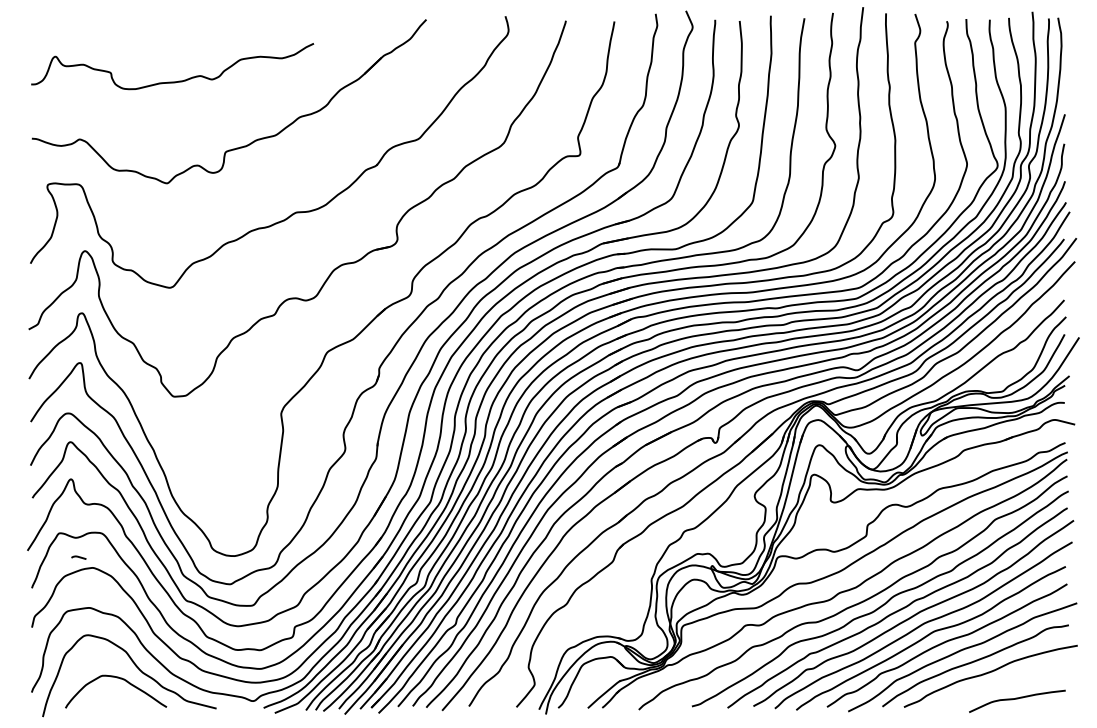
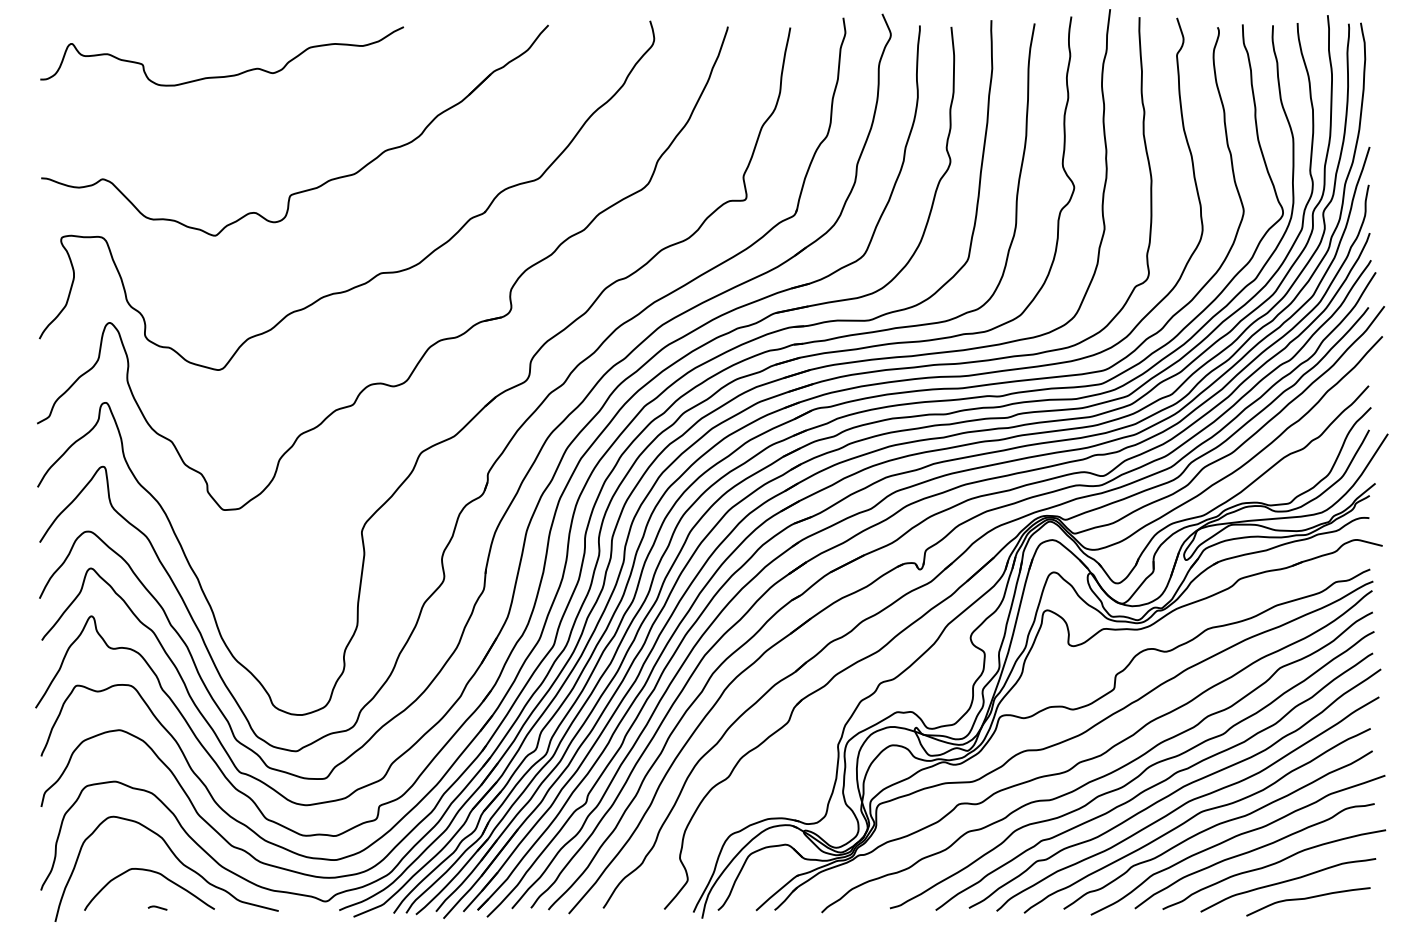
curve: (175, 81) -> (225, 75), moved
curve: (78, 557) -> (157, 907), moved
curve: (1000, 686) -> (1286, 882), added

